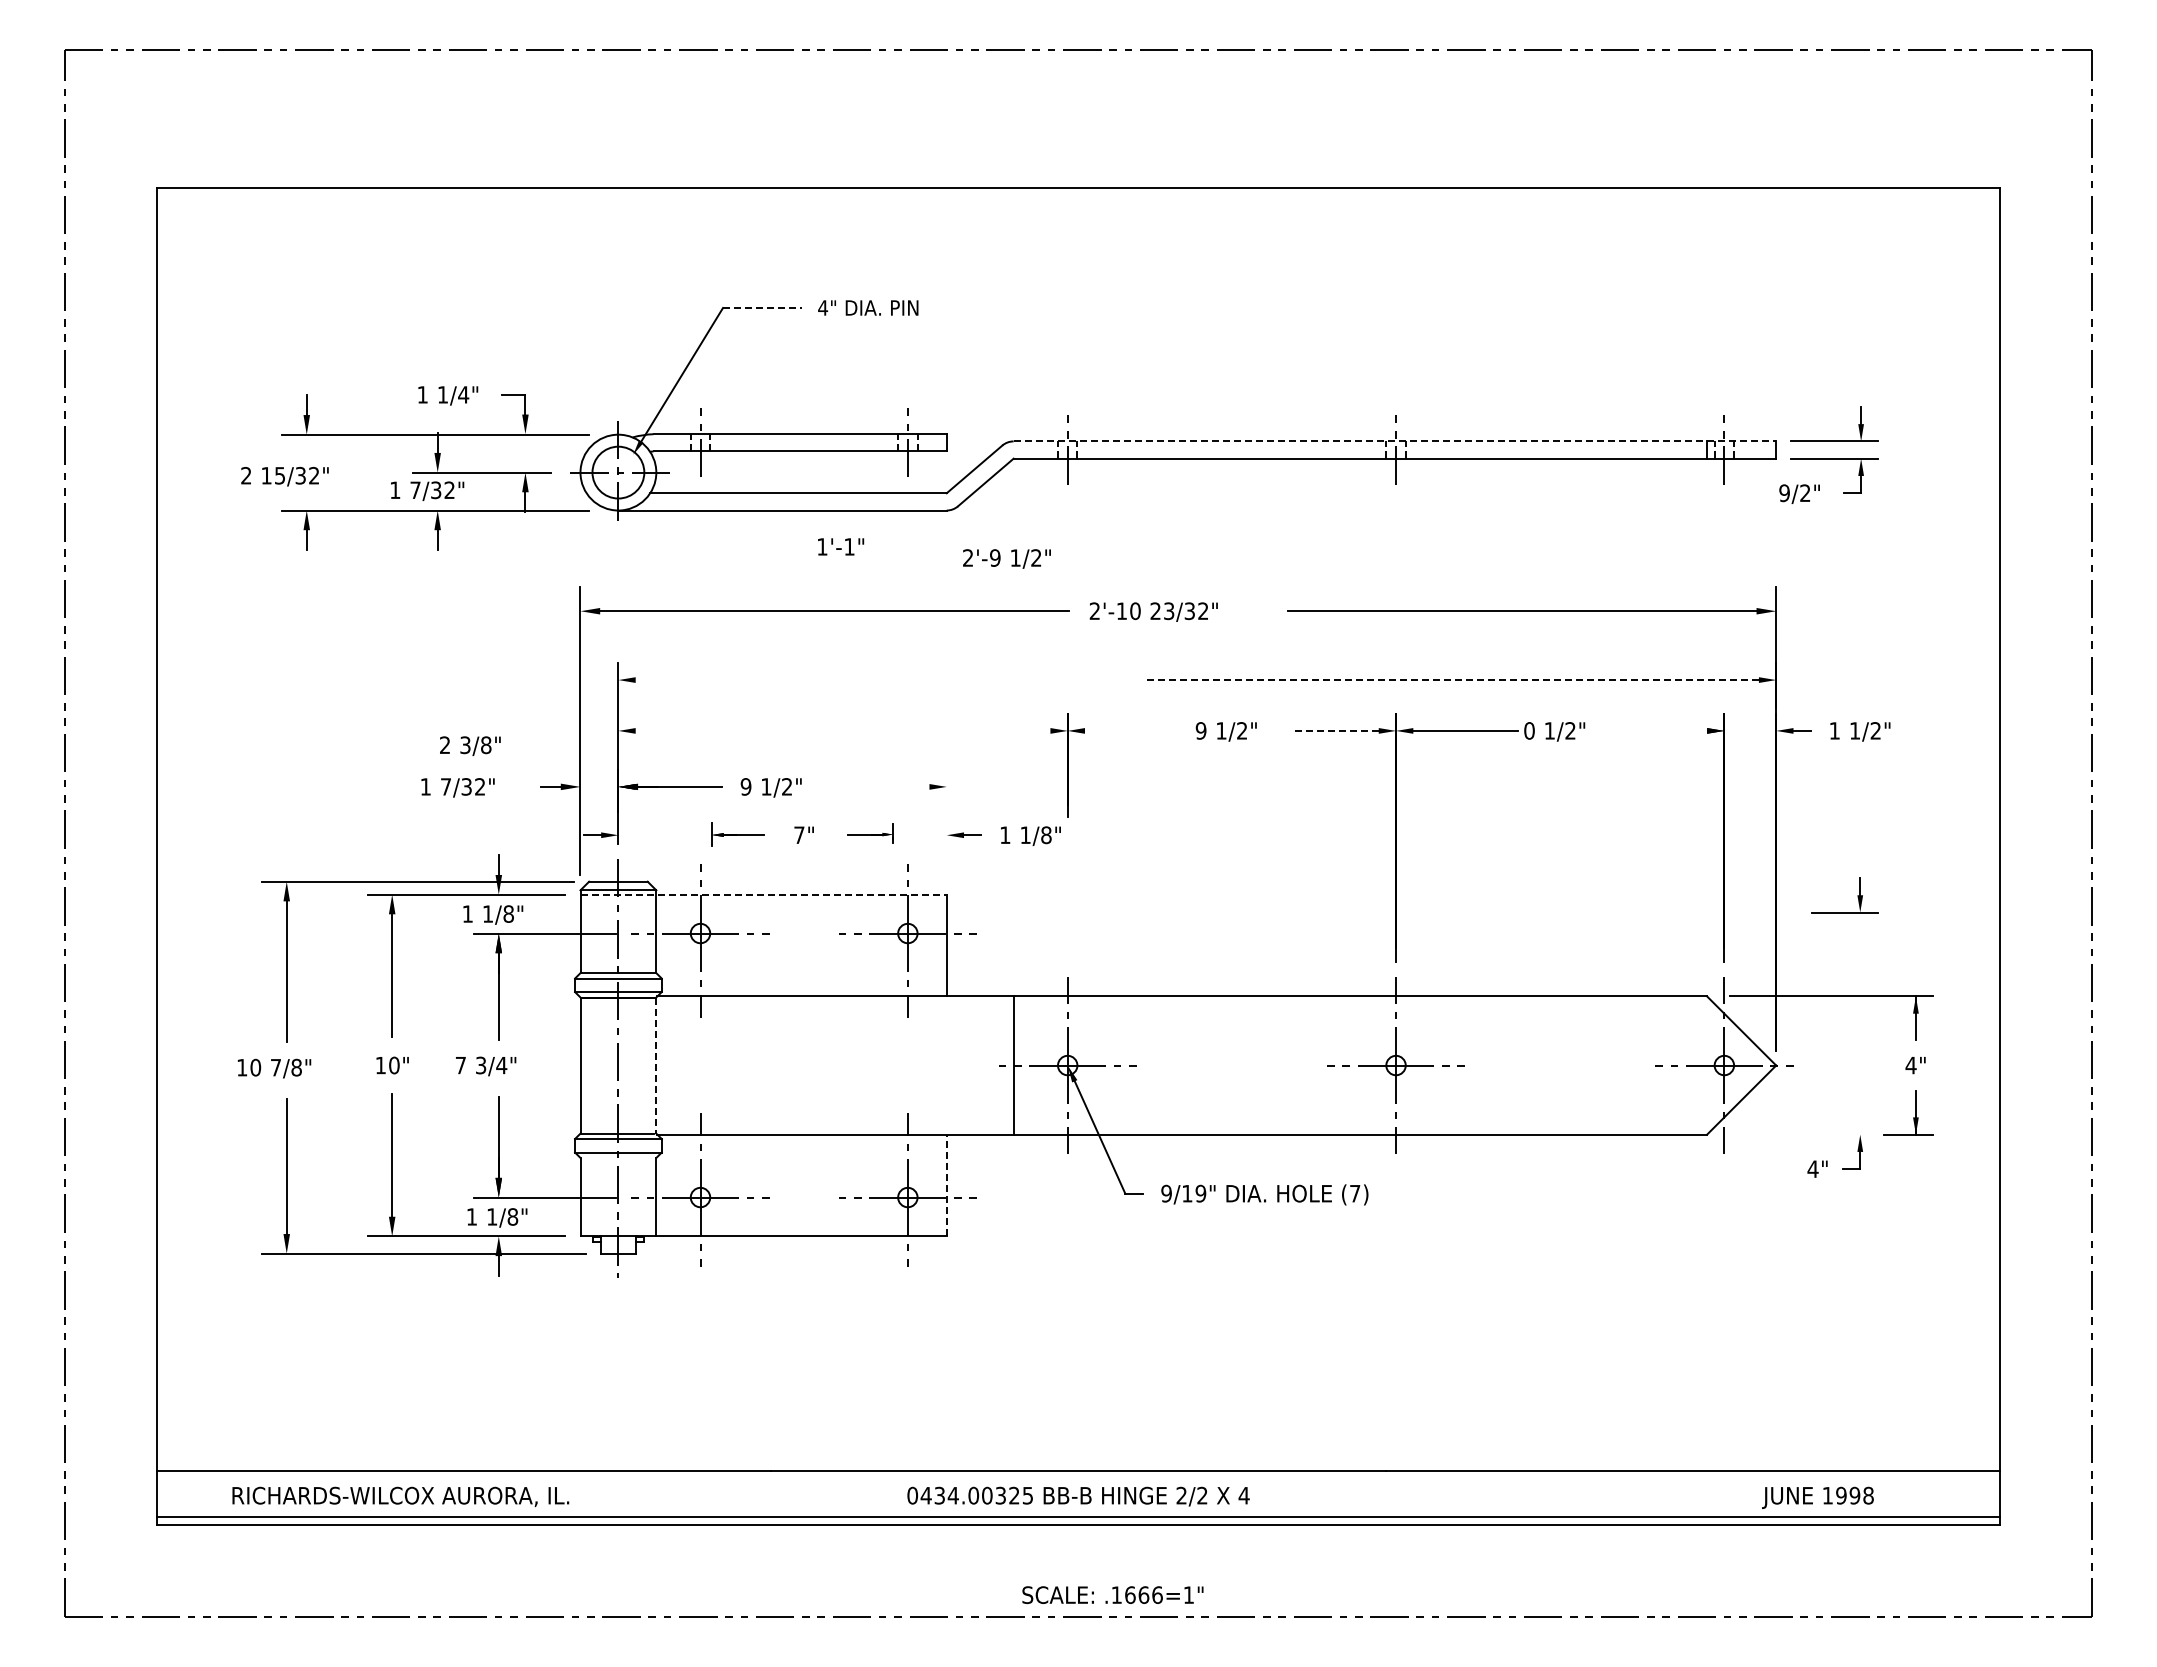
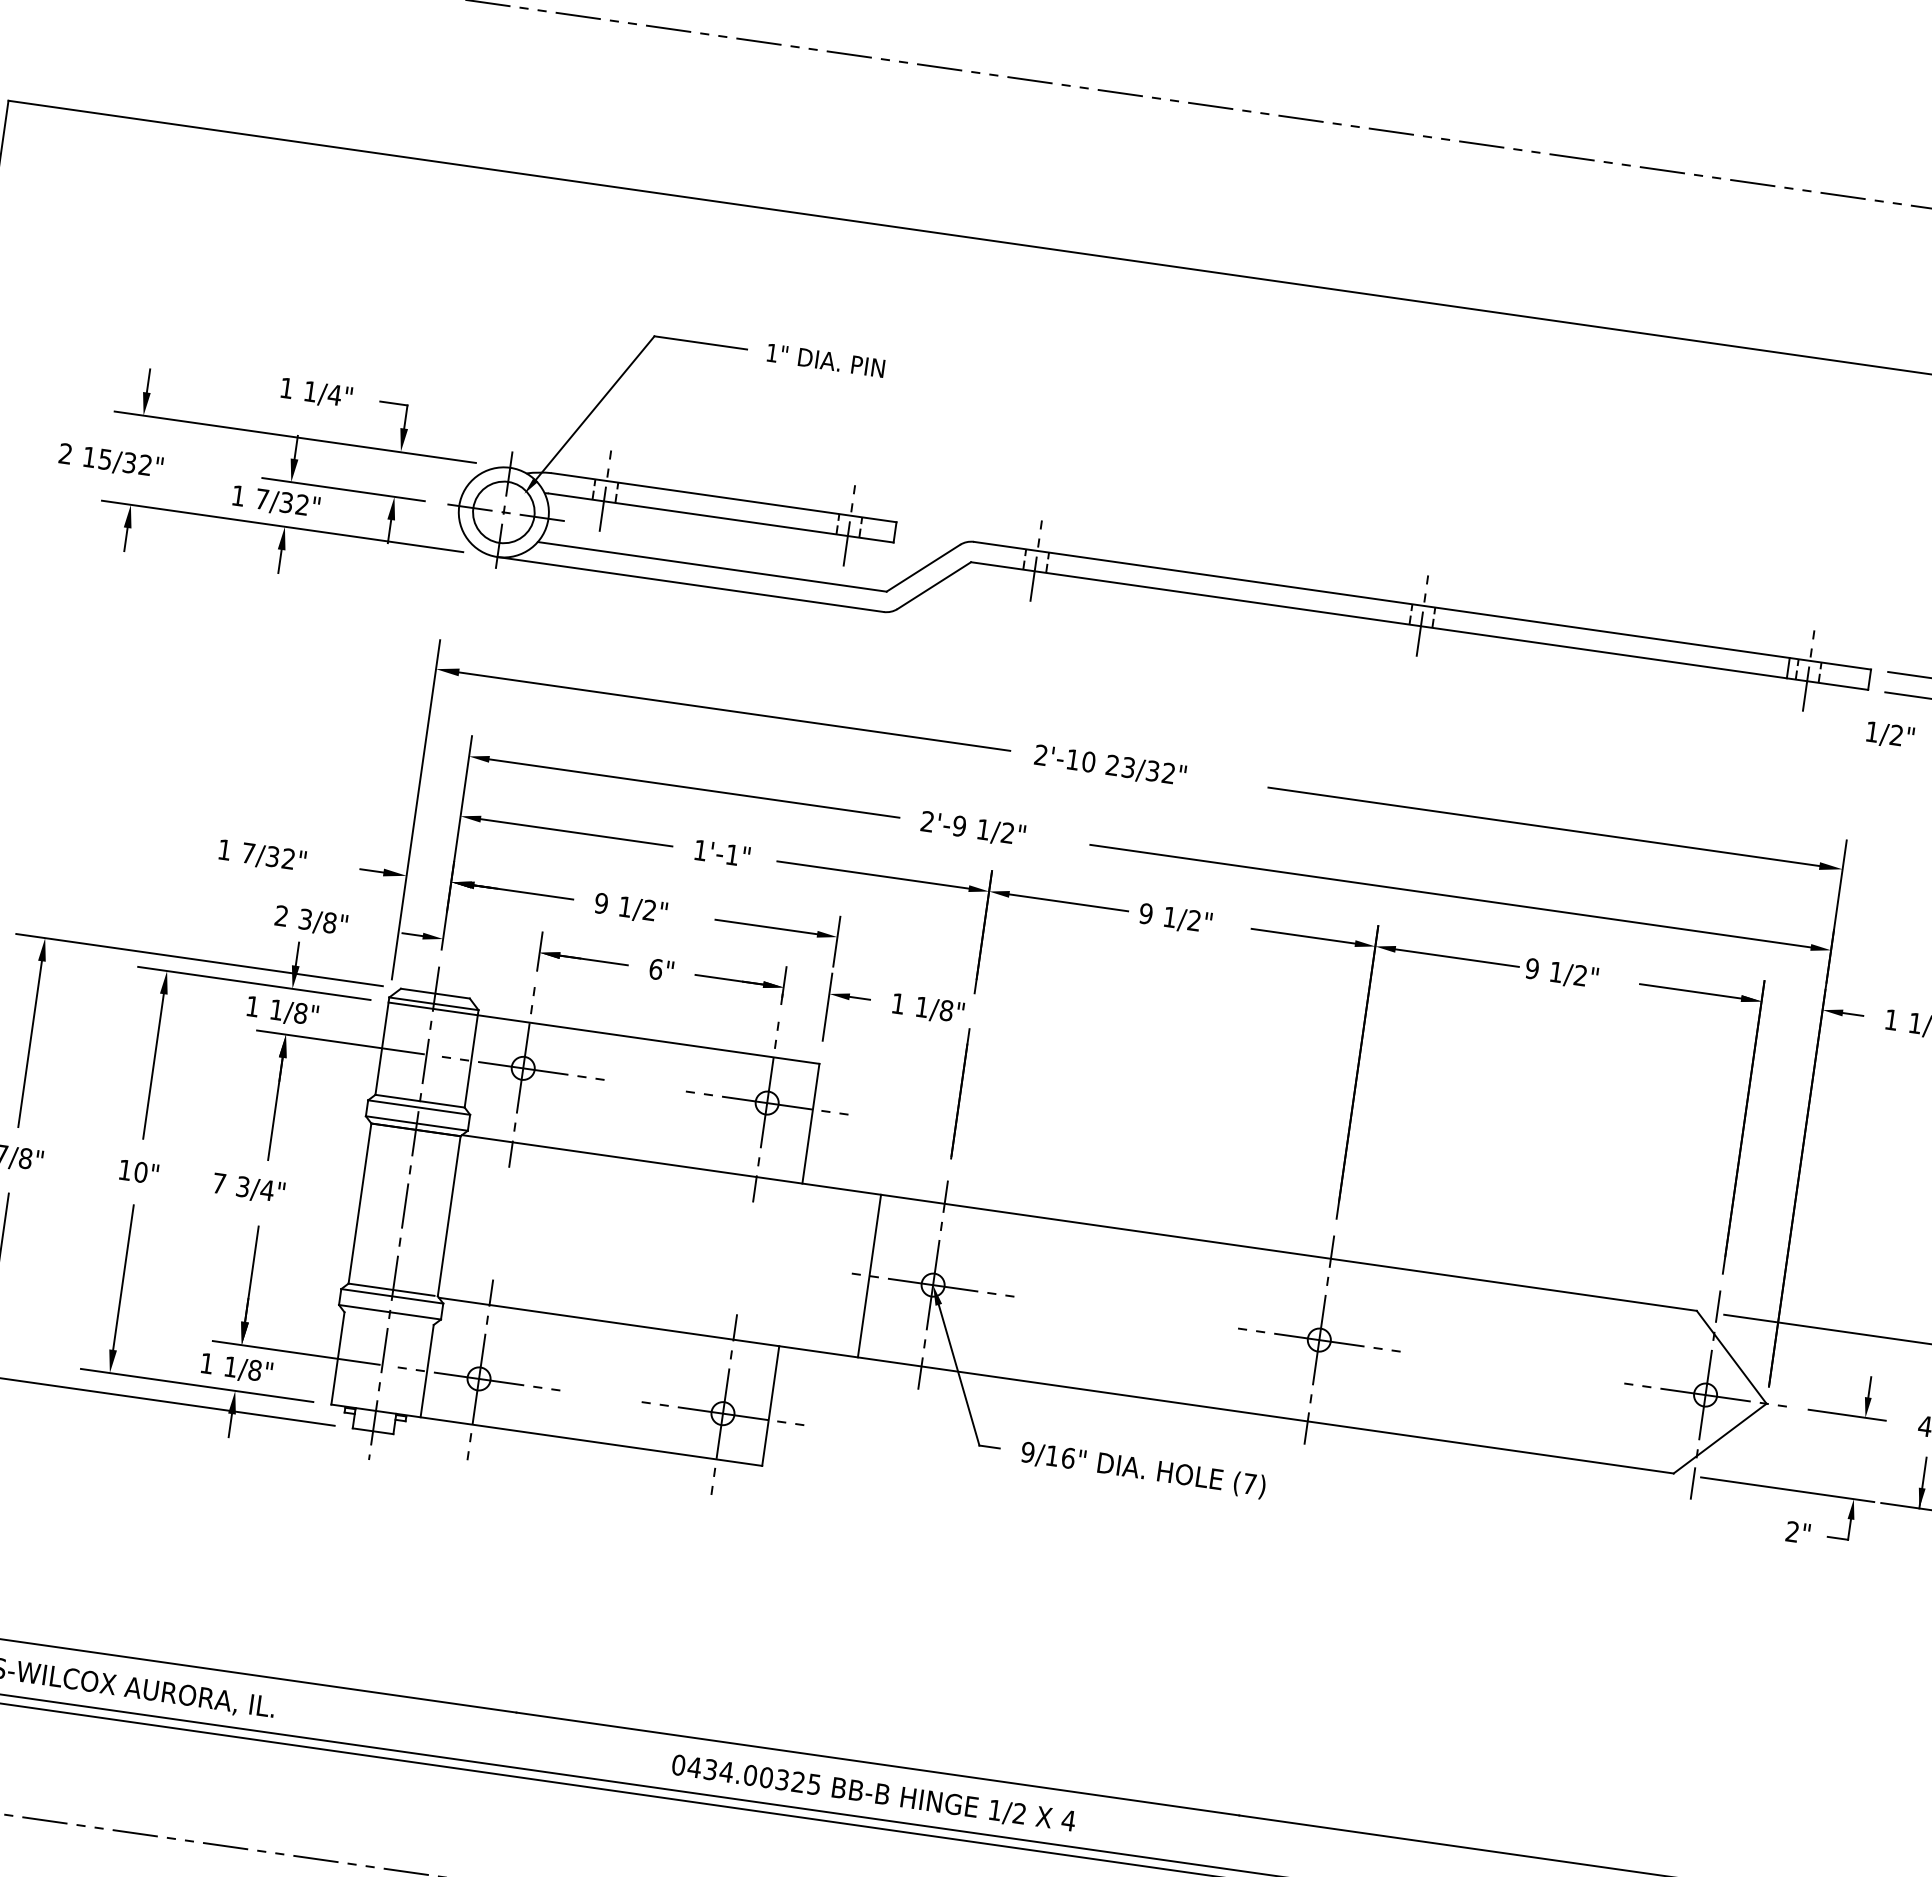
text: (823, 307) -> (772, 352), 4" -> 1"
line: (762, 308) -> (700, 343), dashed -> solid
line: (1395, 441) -> (1423, 605), dashed -> solid
text: (1784, 493) -> (1872, 732), 9/2" -> 1/2"
text: (841, 546) -> (723, 853), moved
text: (1006, 558) -> (972, 828), moved
line: (809, 680) -> (693, 788), added
line: (1452, 680) -> (1450, 896), dashed -> solid
line: (716, 730) -> (576, 832), added
line: (968, 730) -> (872, 874), added
line: (1134, 730) -> (1067, 902), added
line: (1334, 730) -> (1303, 935), dashed -> solid
text: (1529, 730) -> (1532, 968), 0 -> 9
line: (1664, 730) -> (1691, 990), added
text: (470, 745) -> (311, 920), moved
line: (886, 786) -> (766, 926), added
line: (946, 790) -> (836, 941), added
part: (870, 833) -> (739, 979), size x1.67
part: (737, 834) -> (583, 958), size x1.43
text: (799, 835) -> (656, 969), 7" -> 6"
line: (946, 846) -> (827, 1007), added
line: (764, 894) -> (605, 1033), dashed -> solid
part: (1857, 895) -> (1865, 1397), moved
line: (1067, 902) -> (960, 1093), added
line: (656, 1066) -> (449, 1217), dashed -> solid
line: (1803, 1134) -> (1787, 1489), added
text: (1812, 1168) -> (1792, 1530), 4" -> 2"
line: (946, 1185) -> (770, 1405), dashed -> solid
text: (1200, 1193) -> (1067, 1457), 9/19" -> 9/16"
text: (1181, 1495) -> (994, 1809), 2/2 -> 1/2

